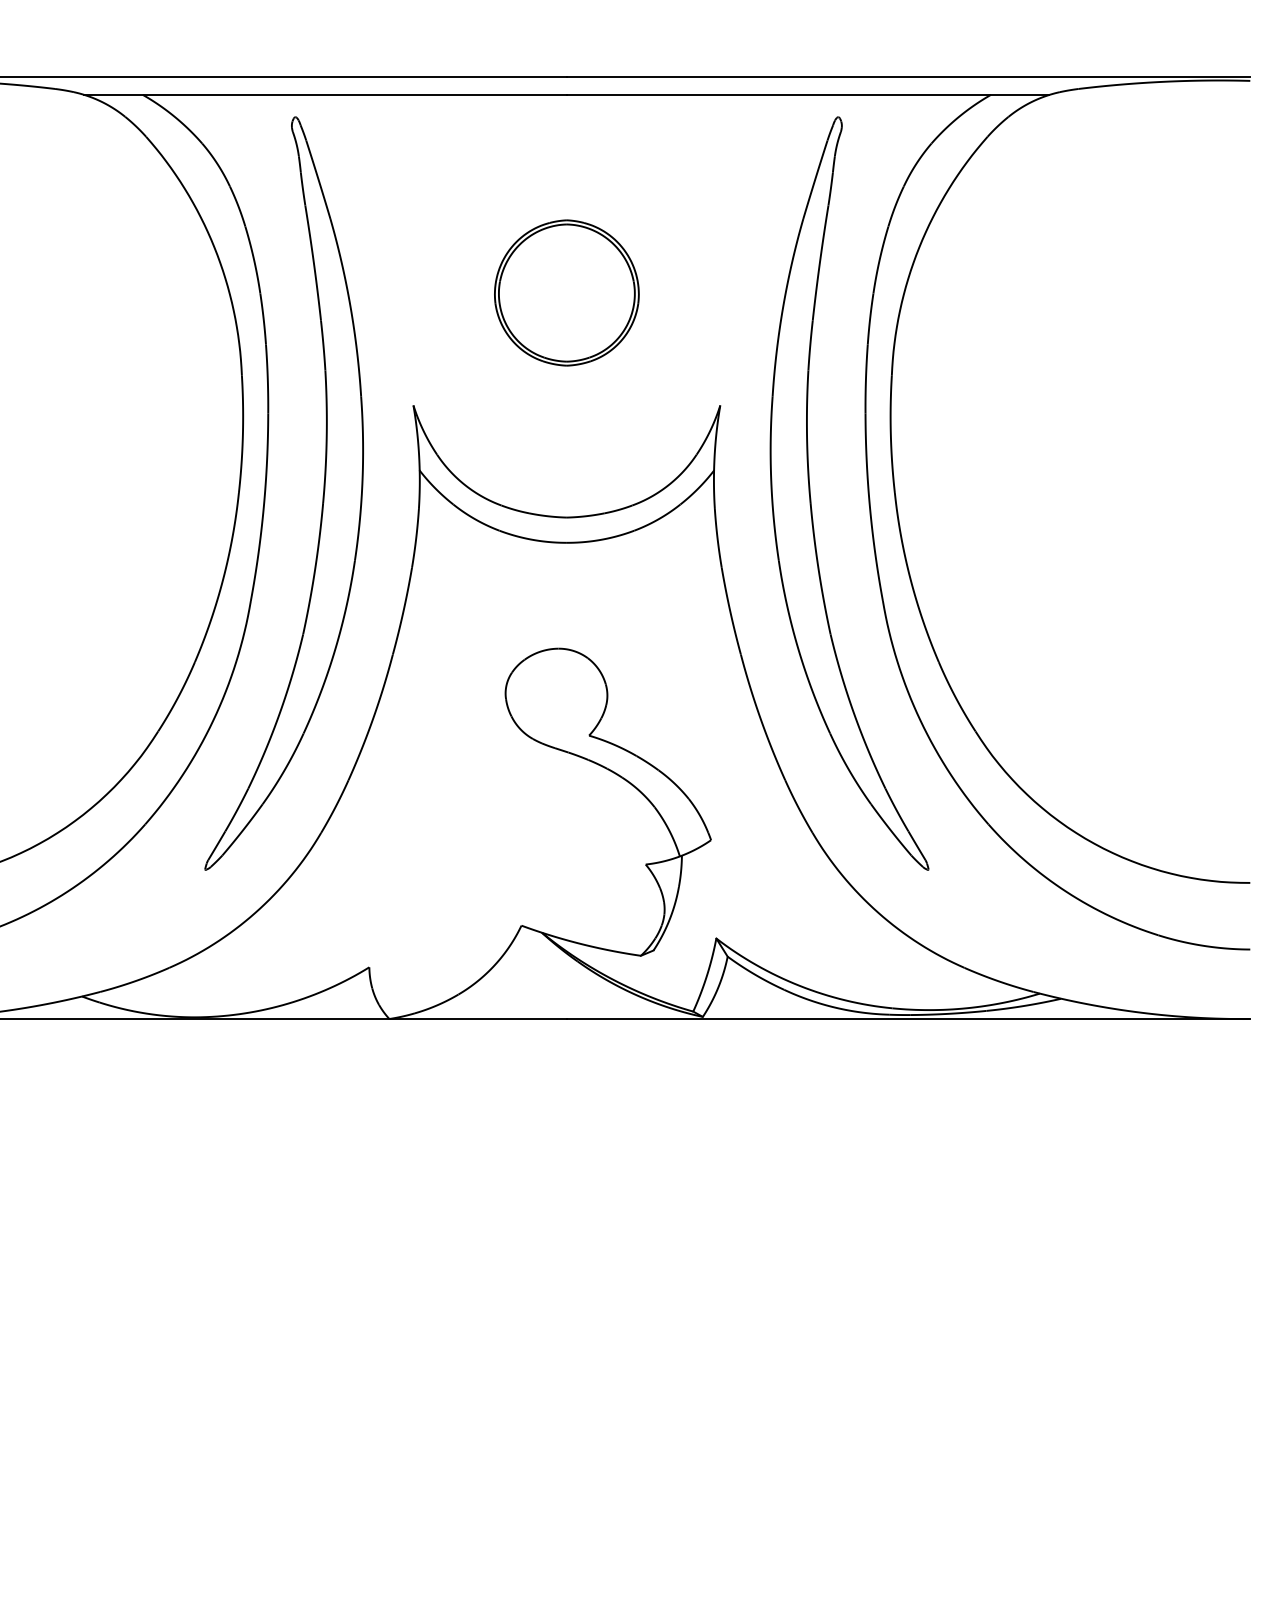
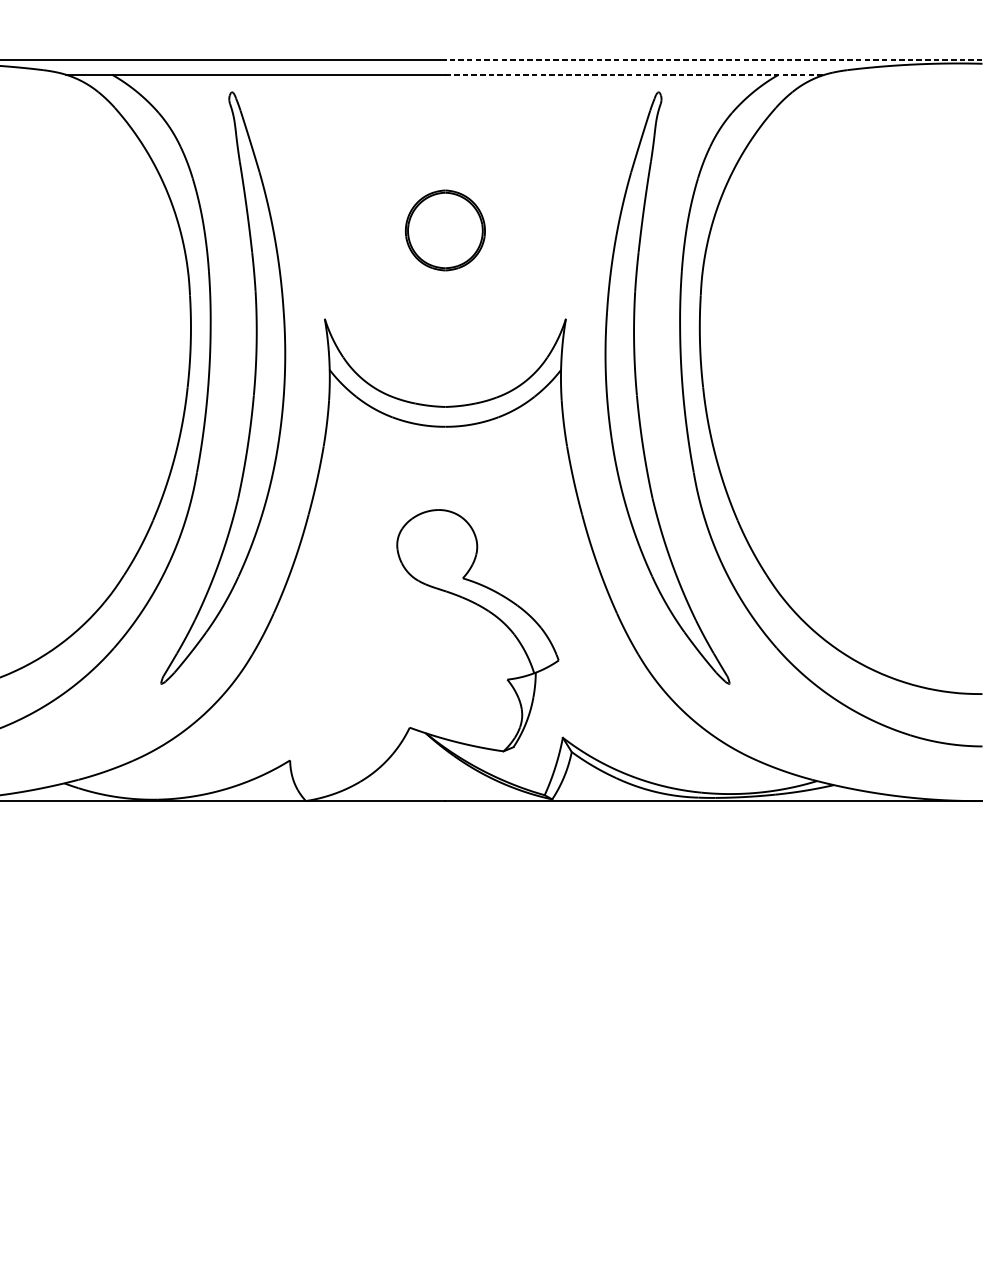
line: (908, 76) -> (713, 60), solid -> dashed
line: (808, 94) -> (635, 74), solid -> dashed
part: (566, 292) -> (445, 230), size x0.7

